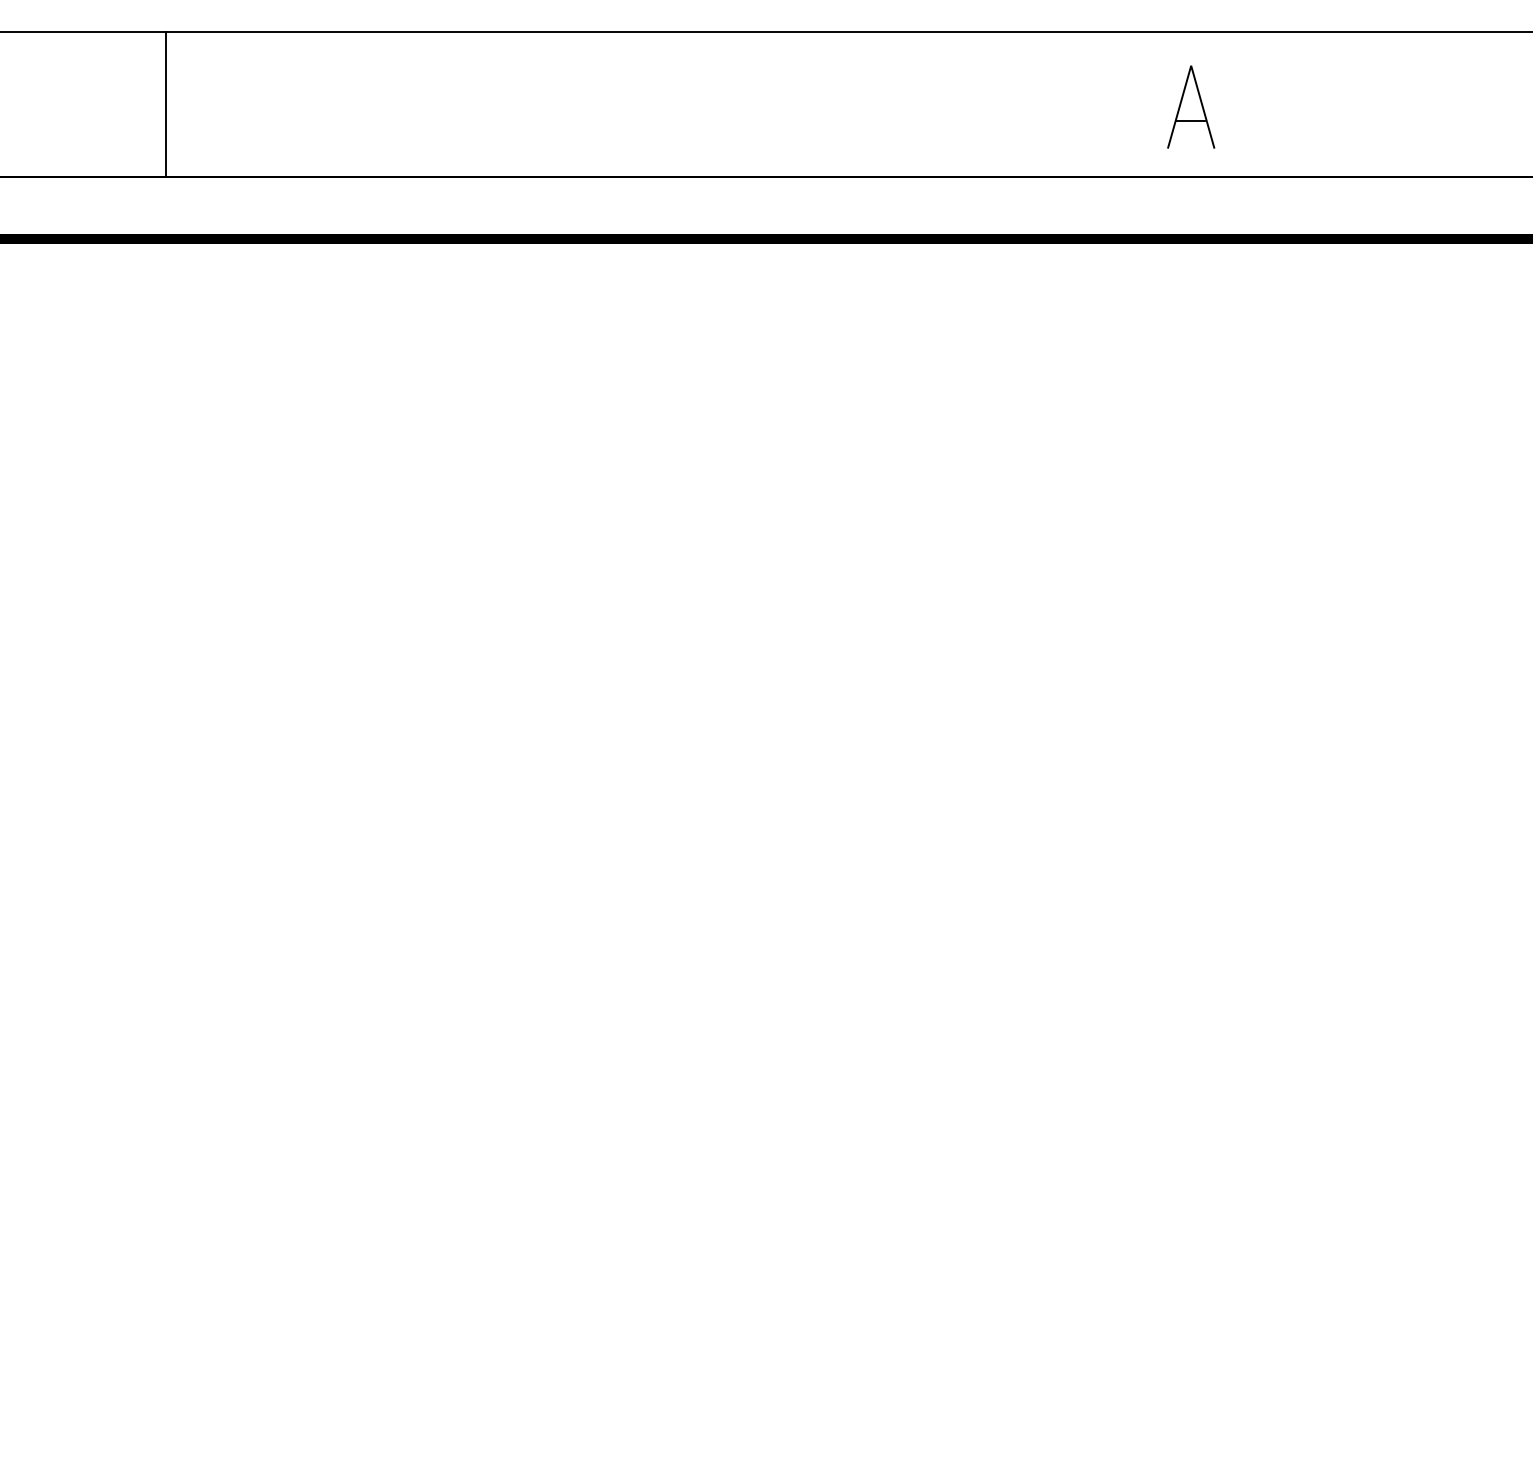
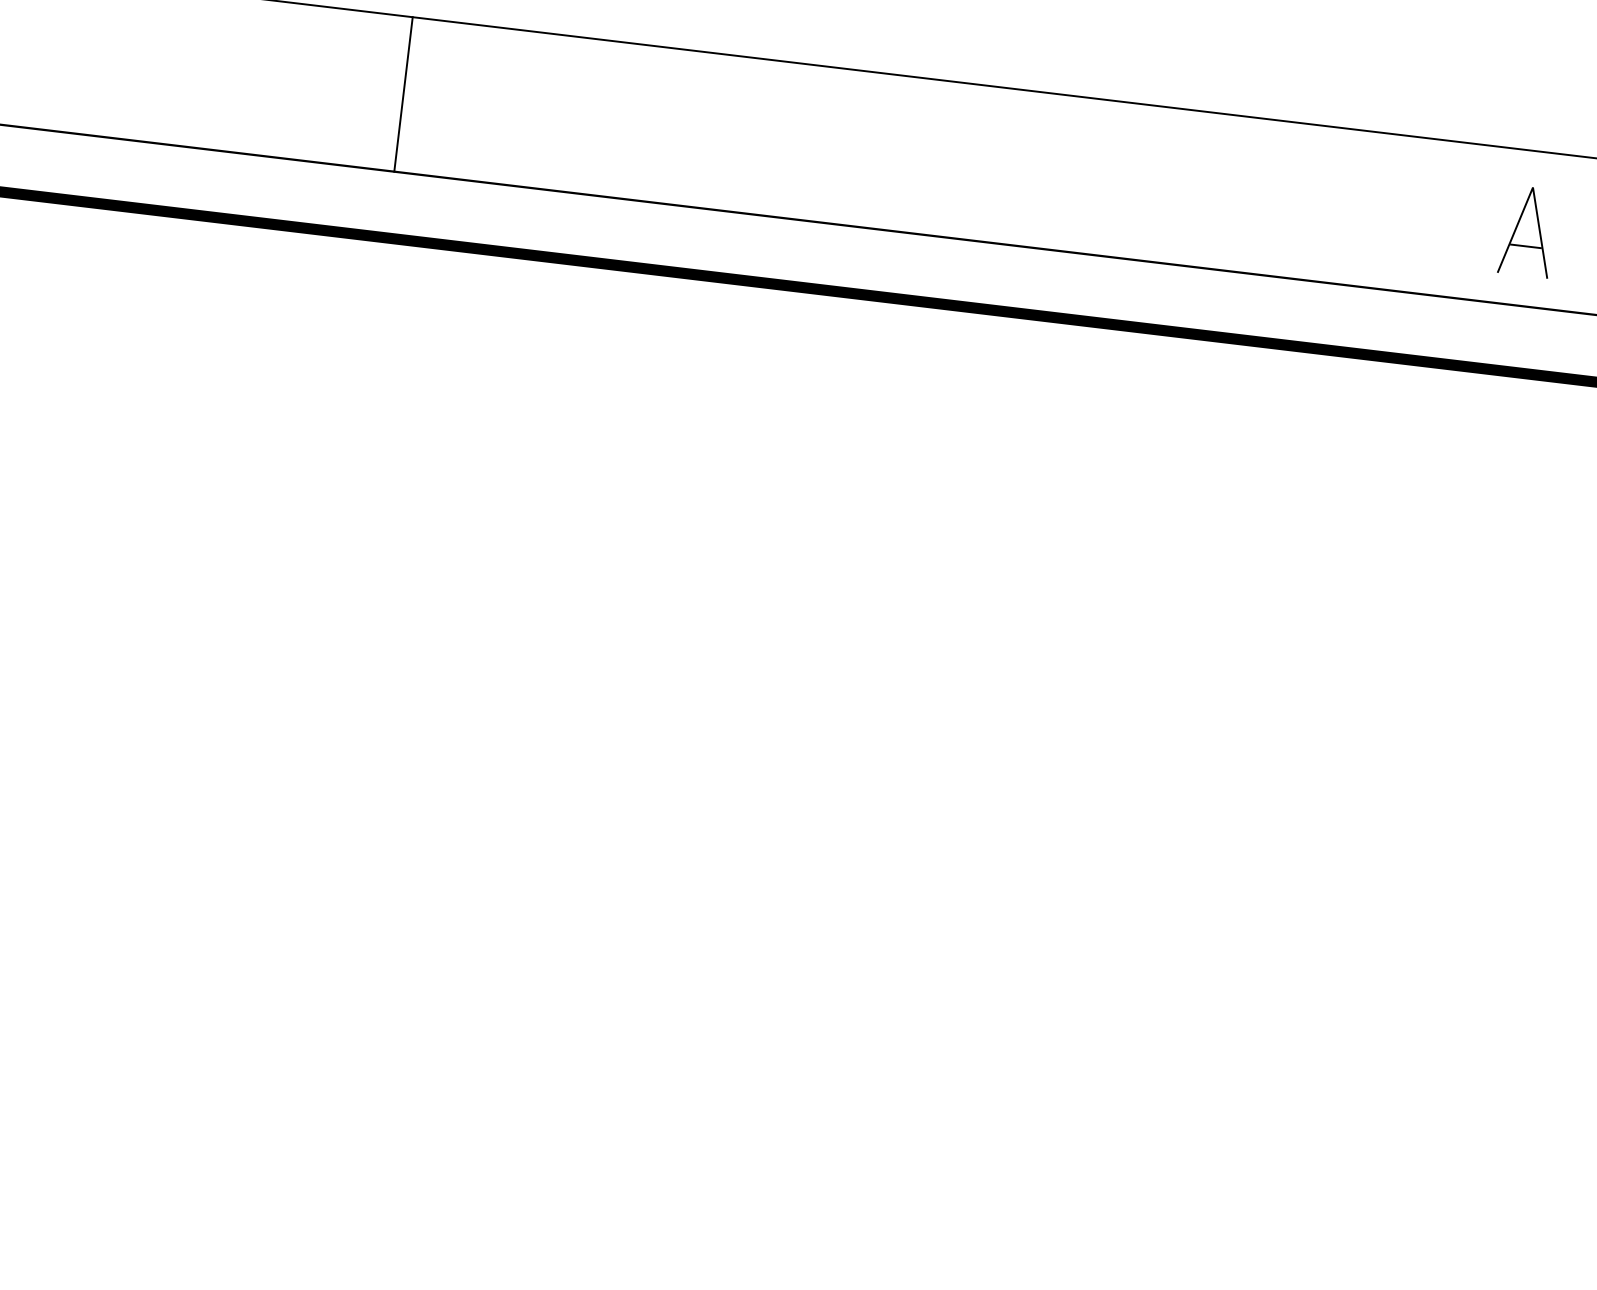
line: (165, 103) -> (403, 93), moved
part: (1191, 106) -> (1528, 230), moved

